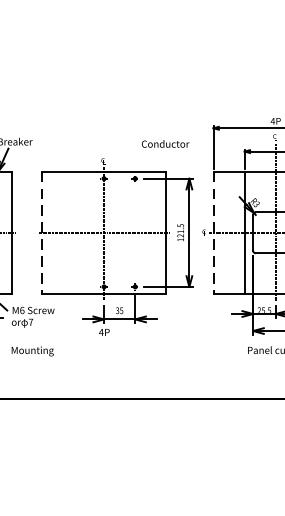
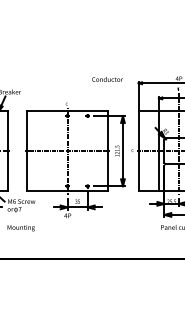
text: (165, 144) -> (107, 79), moved
line: (42, 233) -> (27, 151), dashed -> solid
line: (213, 233) -> (138, 151), dashed -> solid

